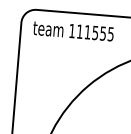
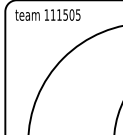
text: (102, 32) -> (71, 14), 111555 -> 111505

